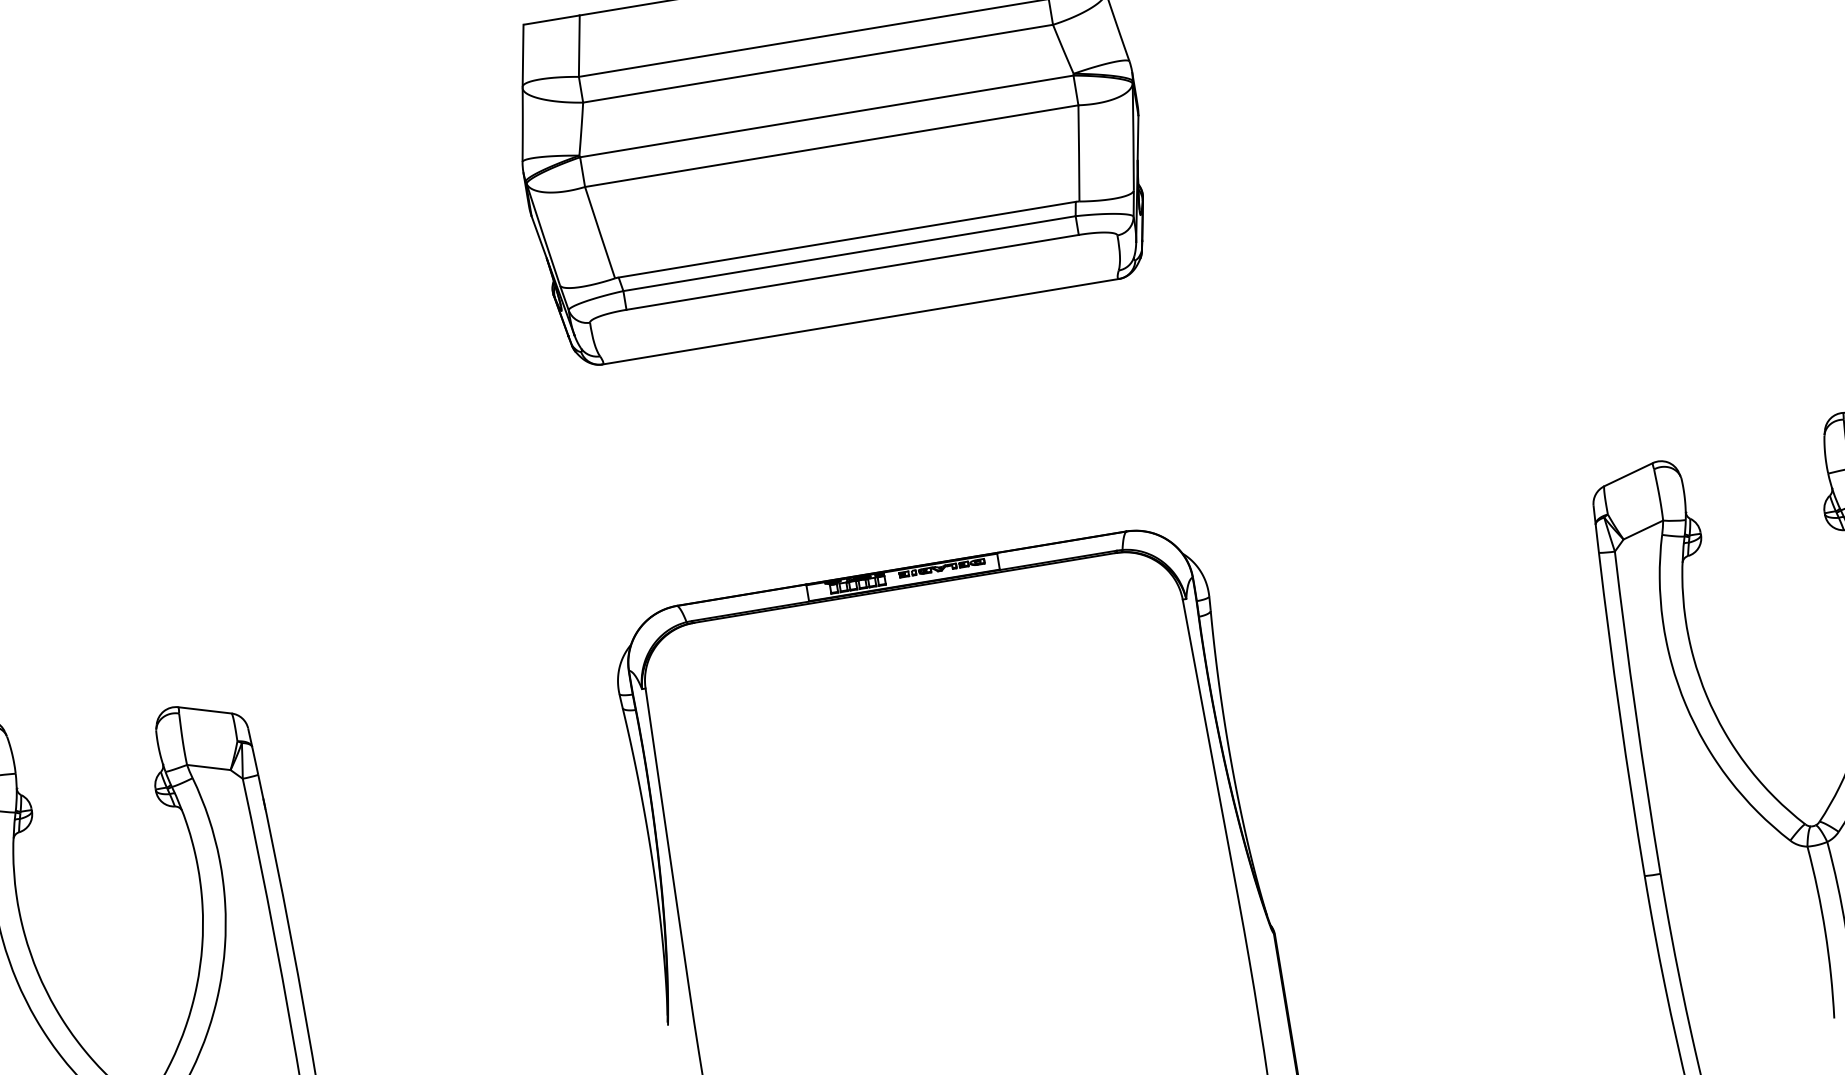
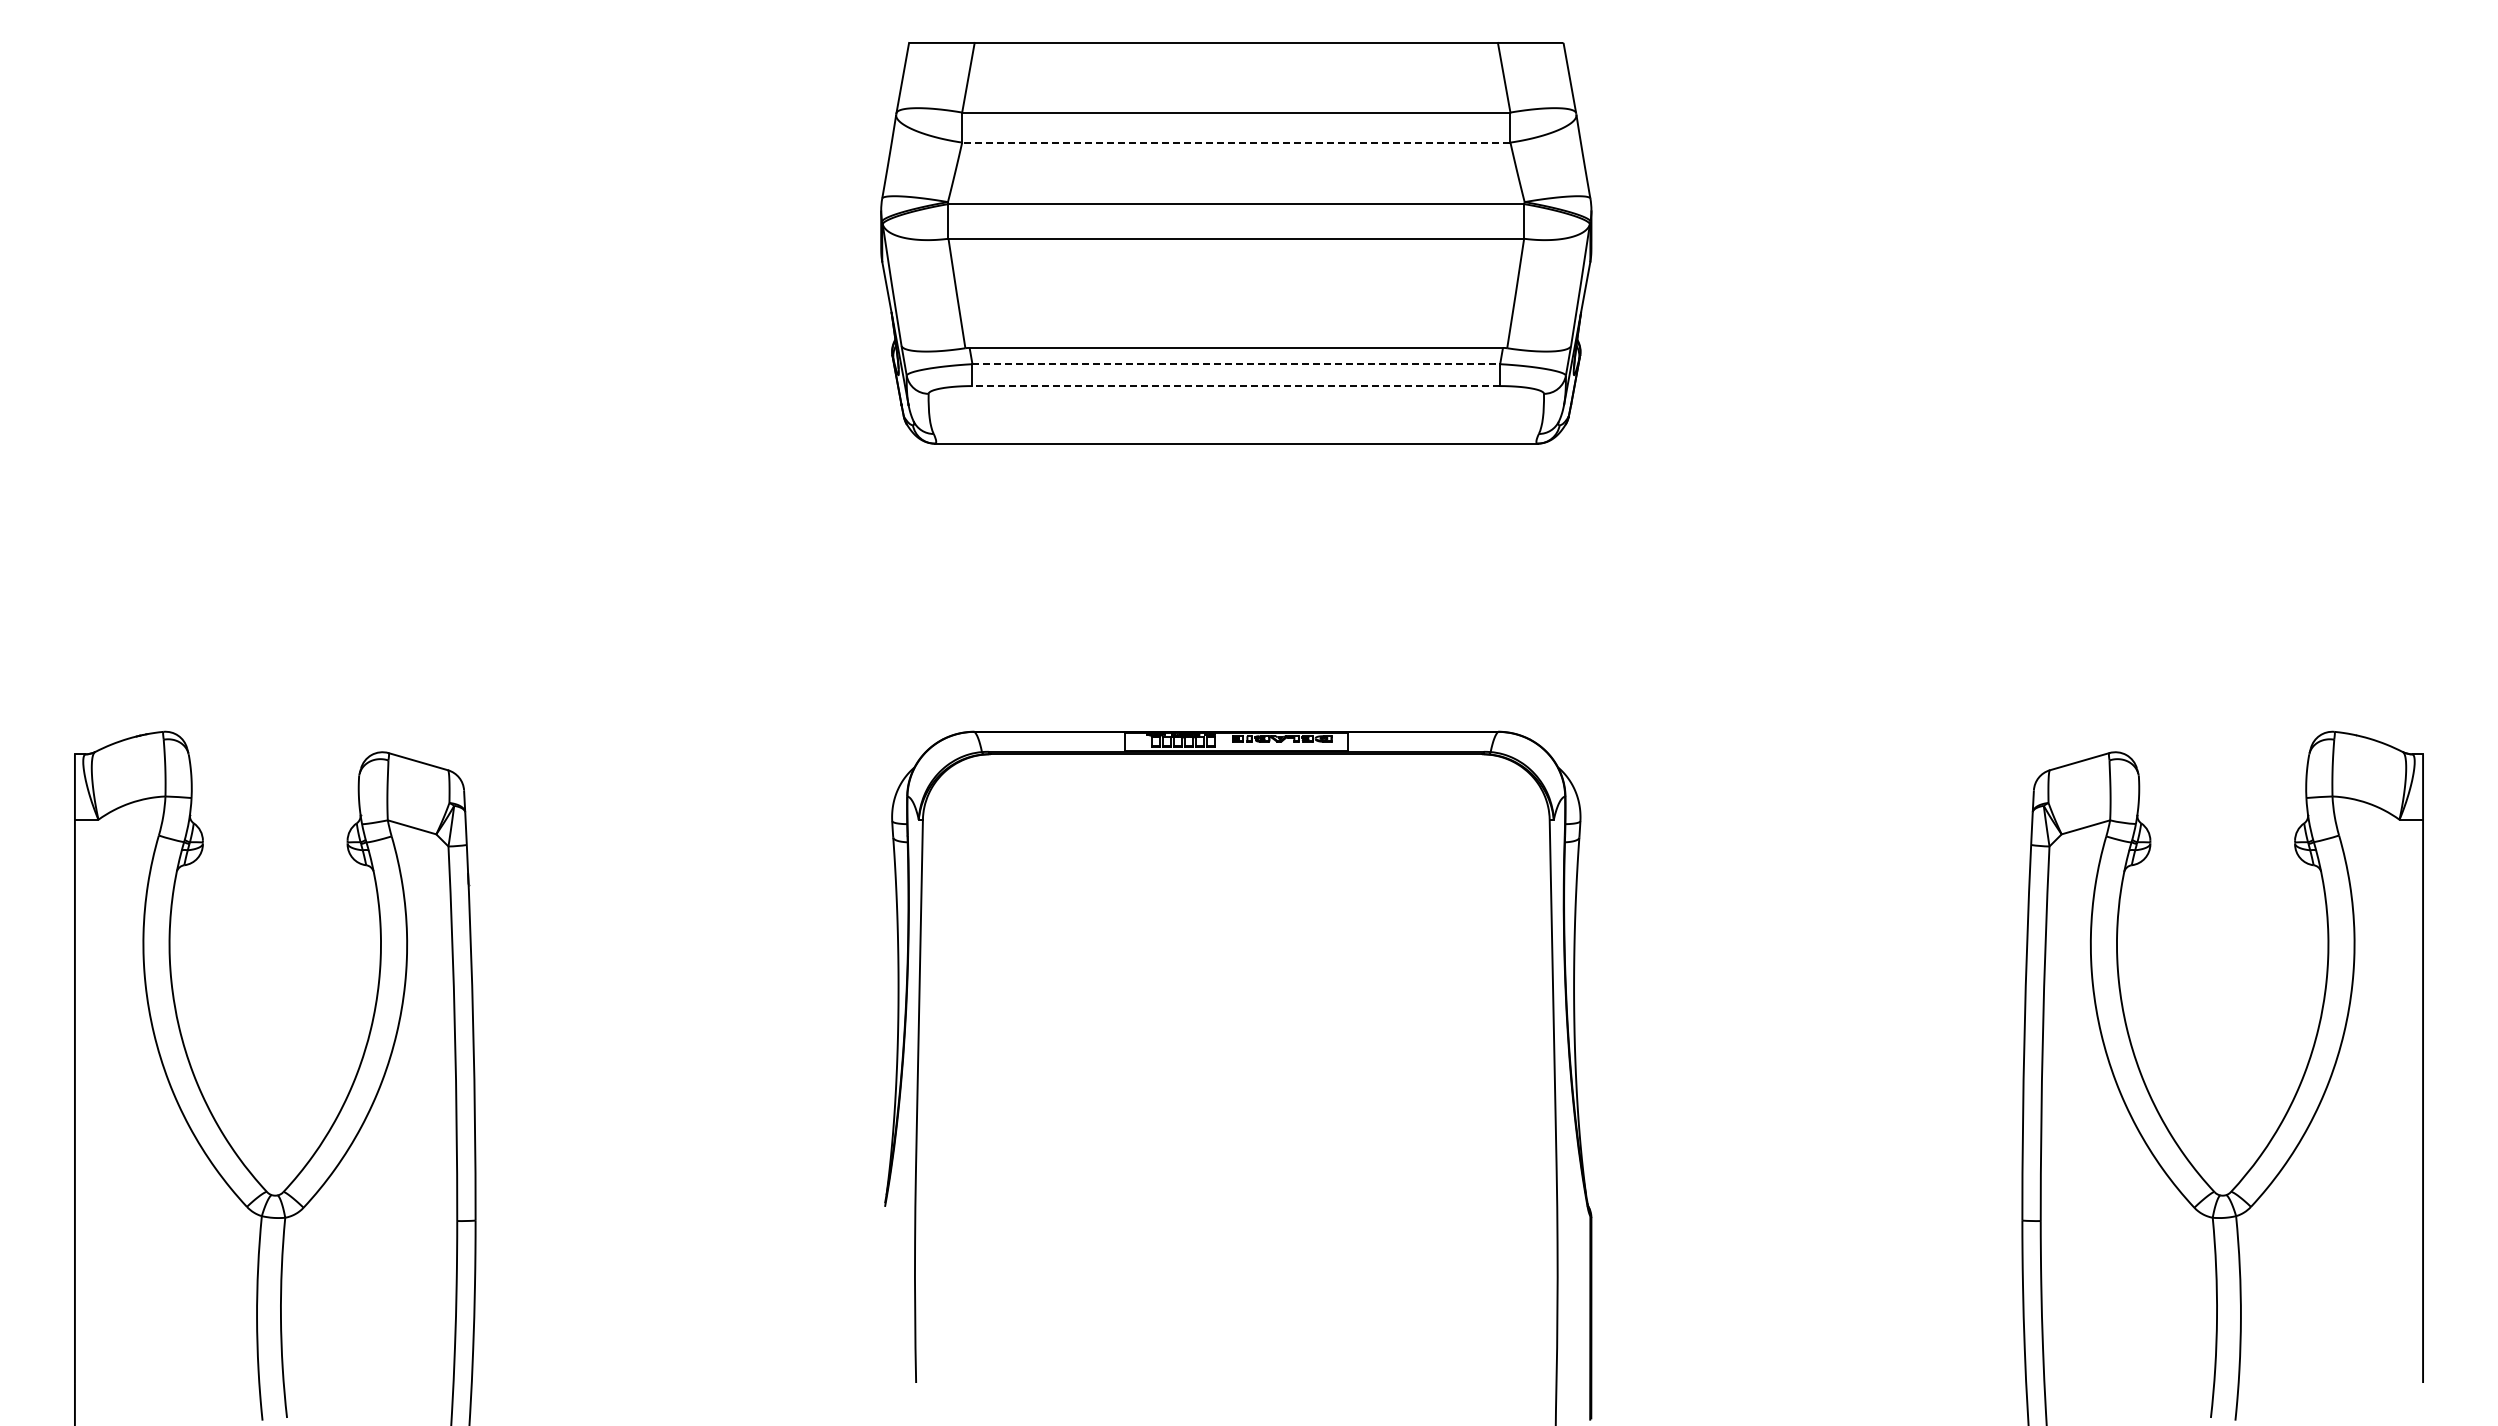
line: (817, 63) -> (1235, 142), solid -> dashed
line: (849, 253) -> (1236, 364), solid -> dashed
line: (852, 272) -> (1236, 386), solid -> dashed

